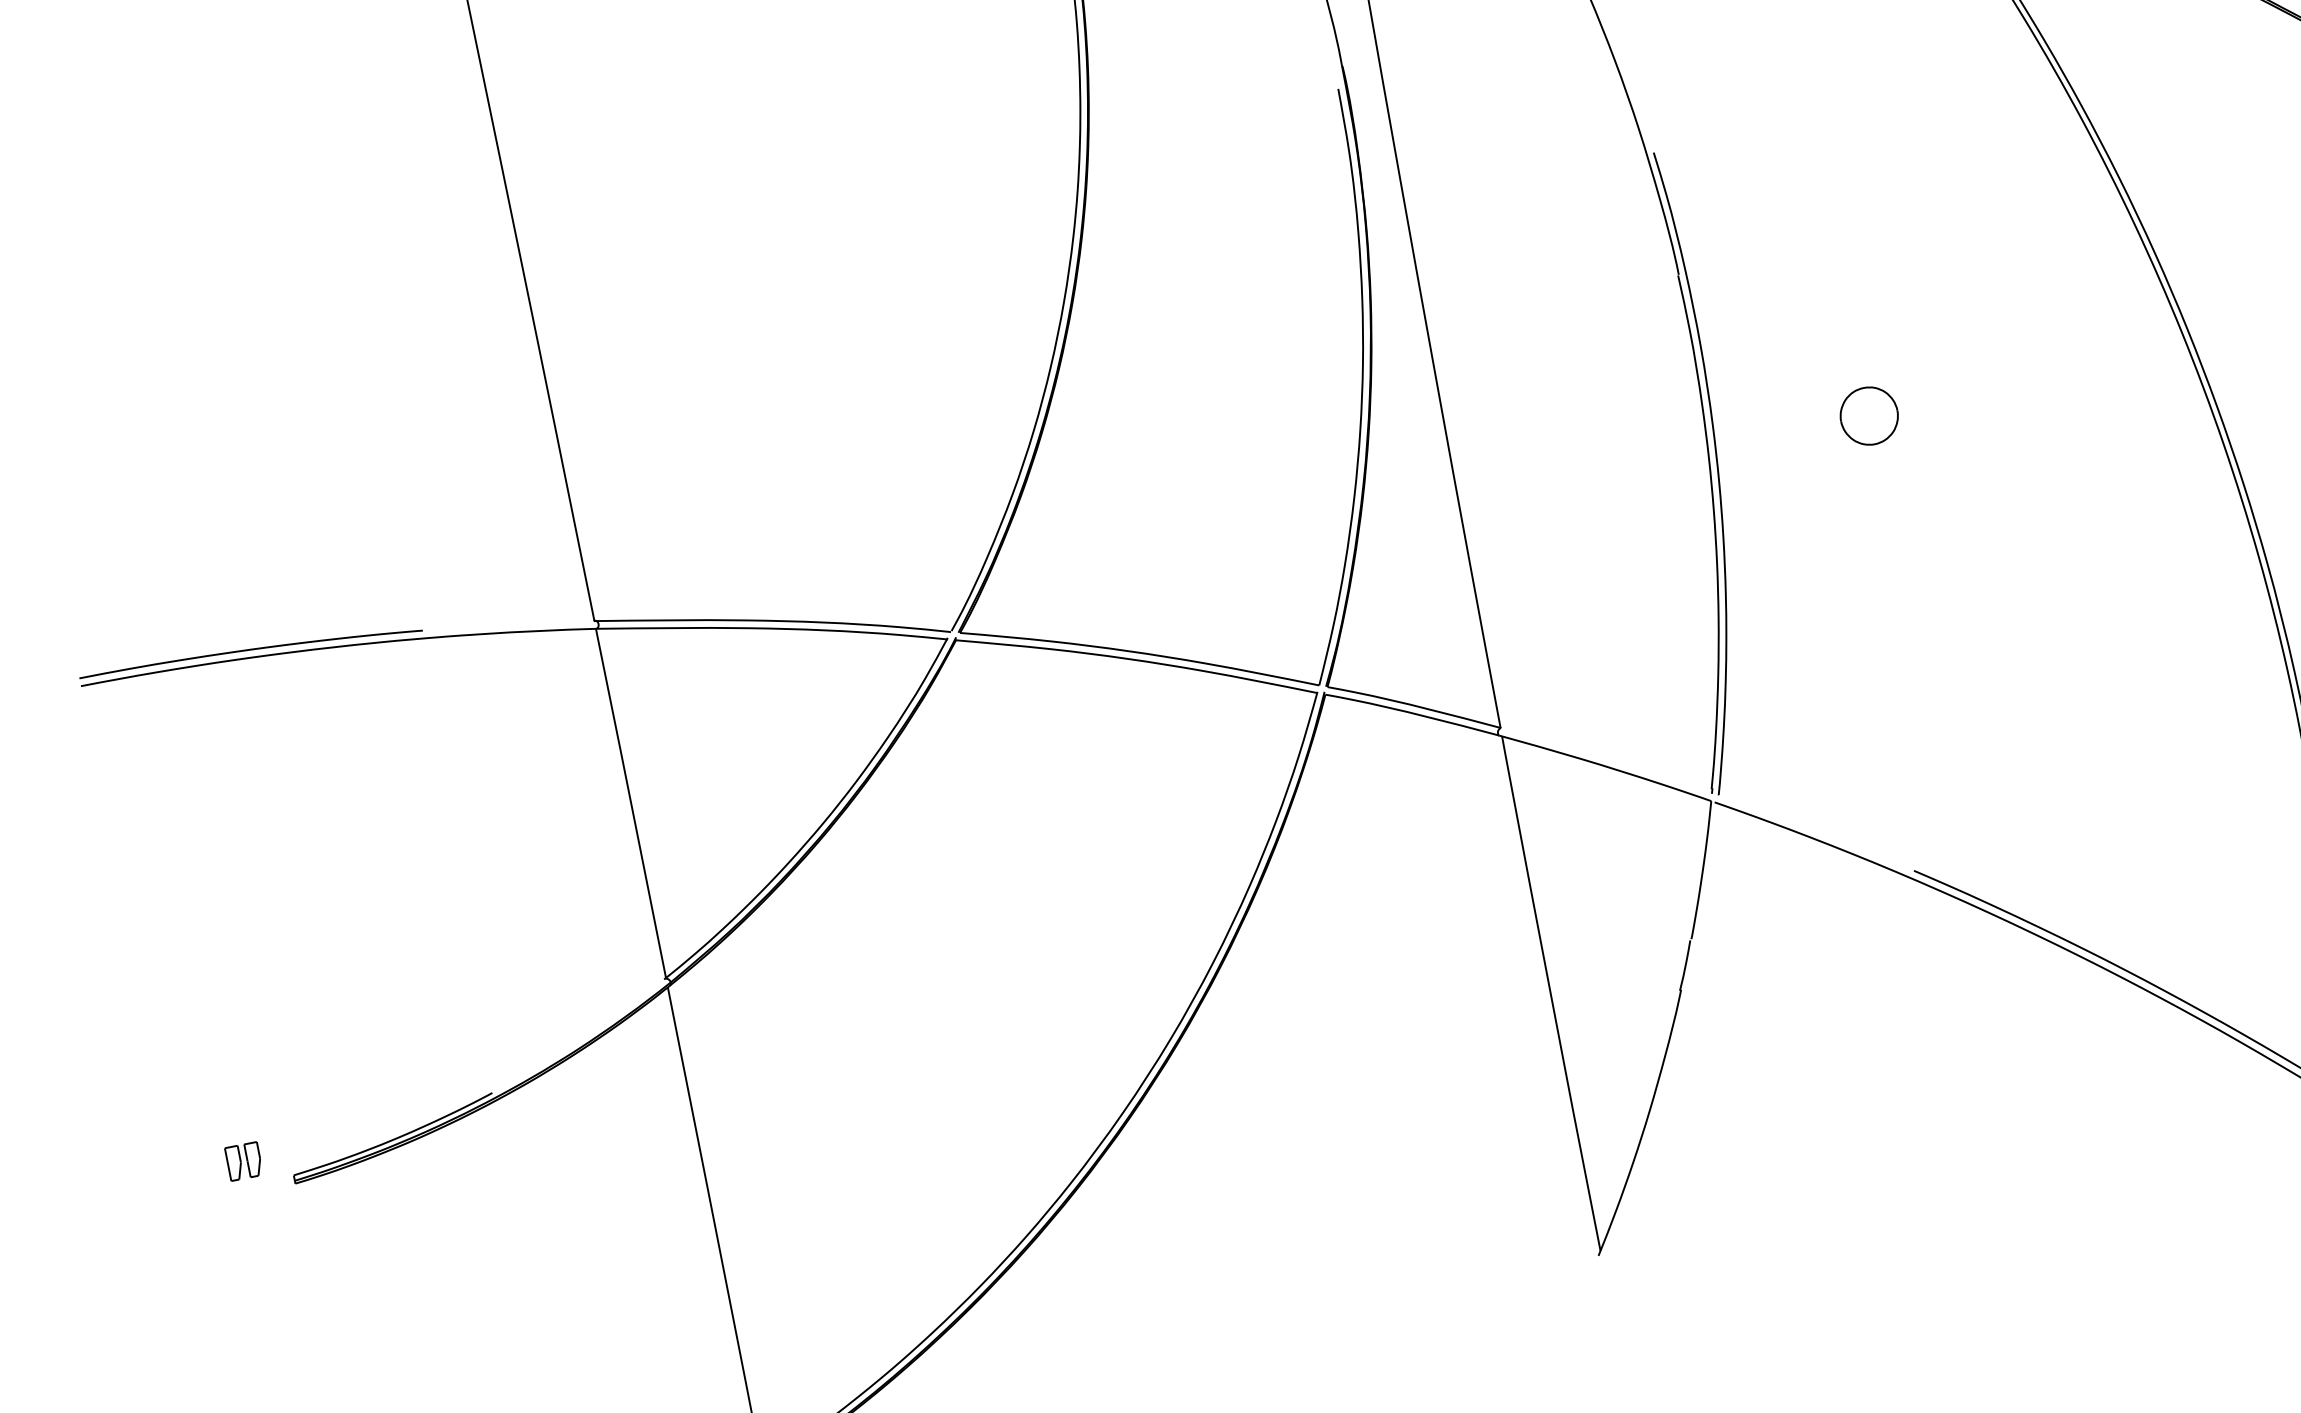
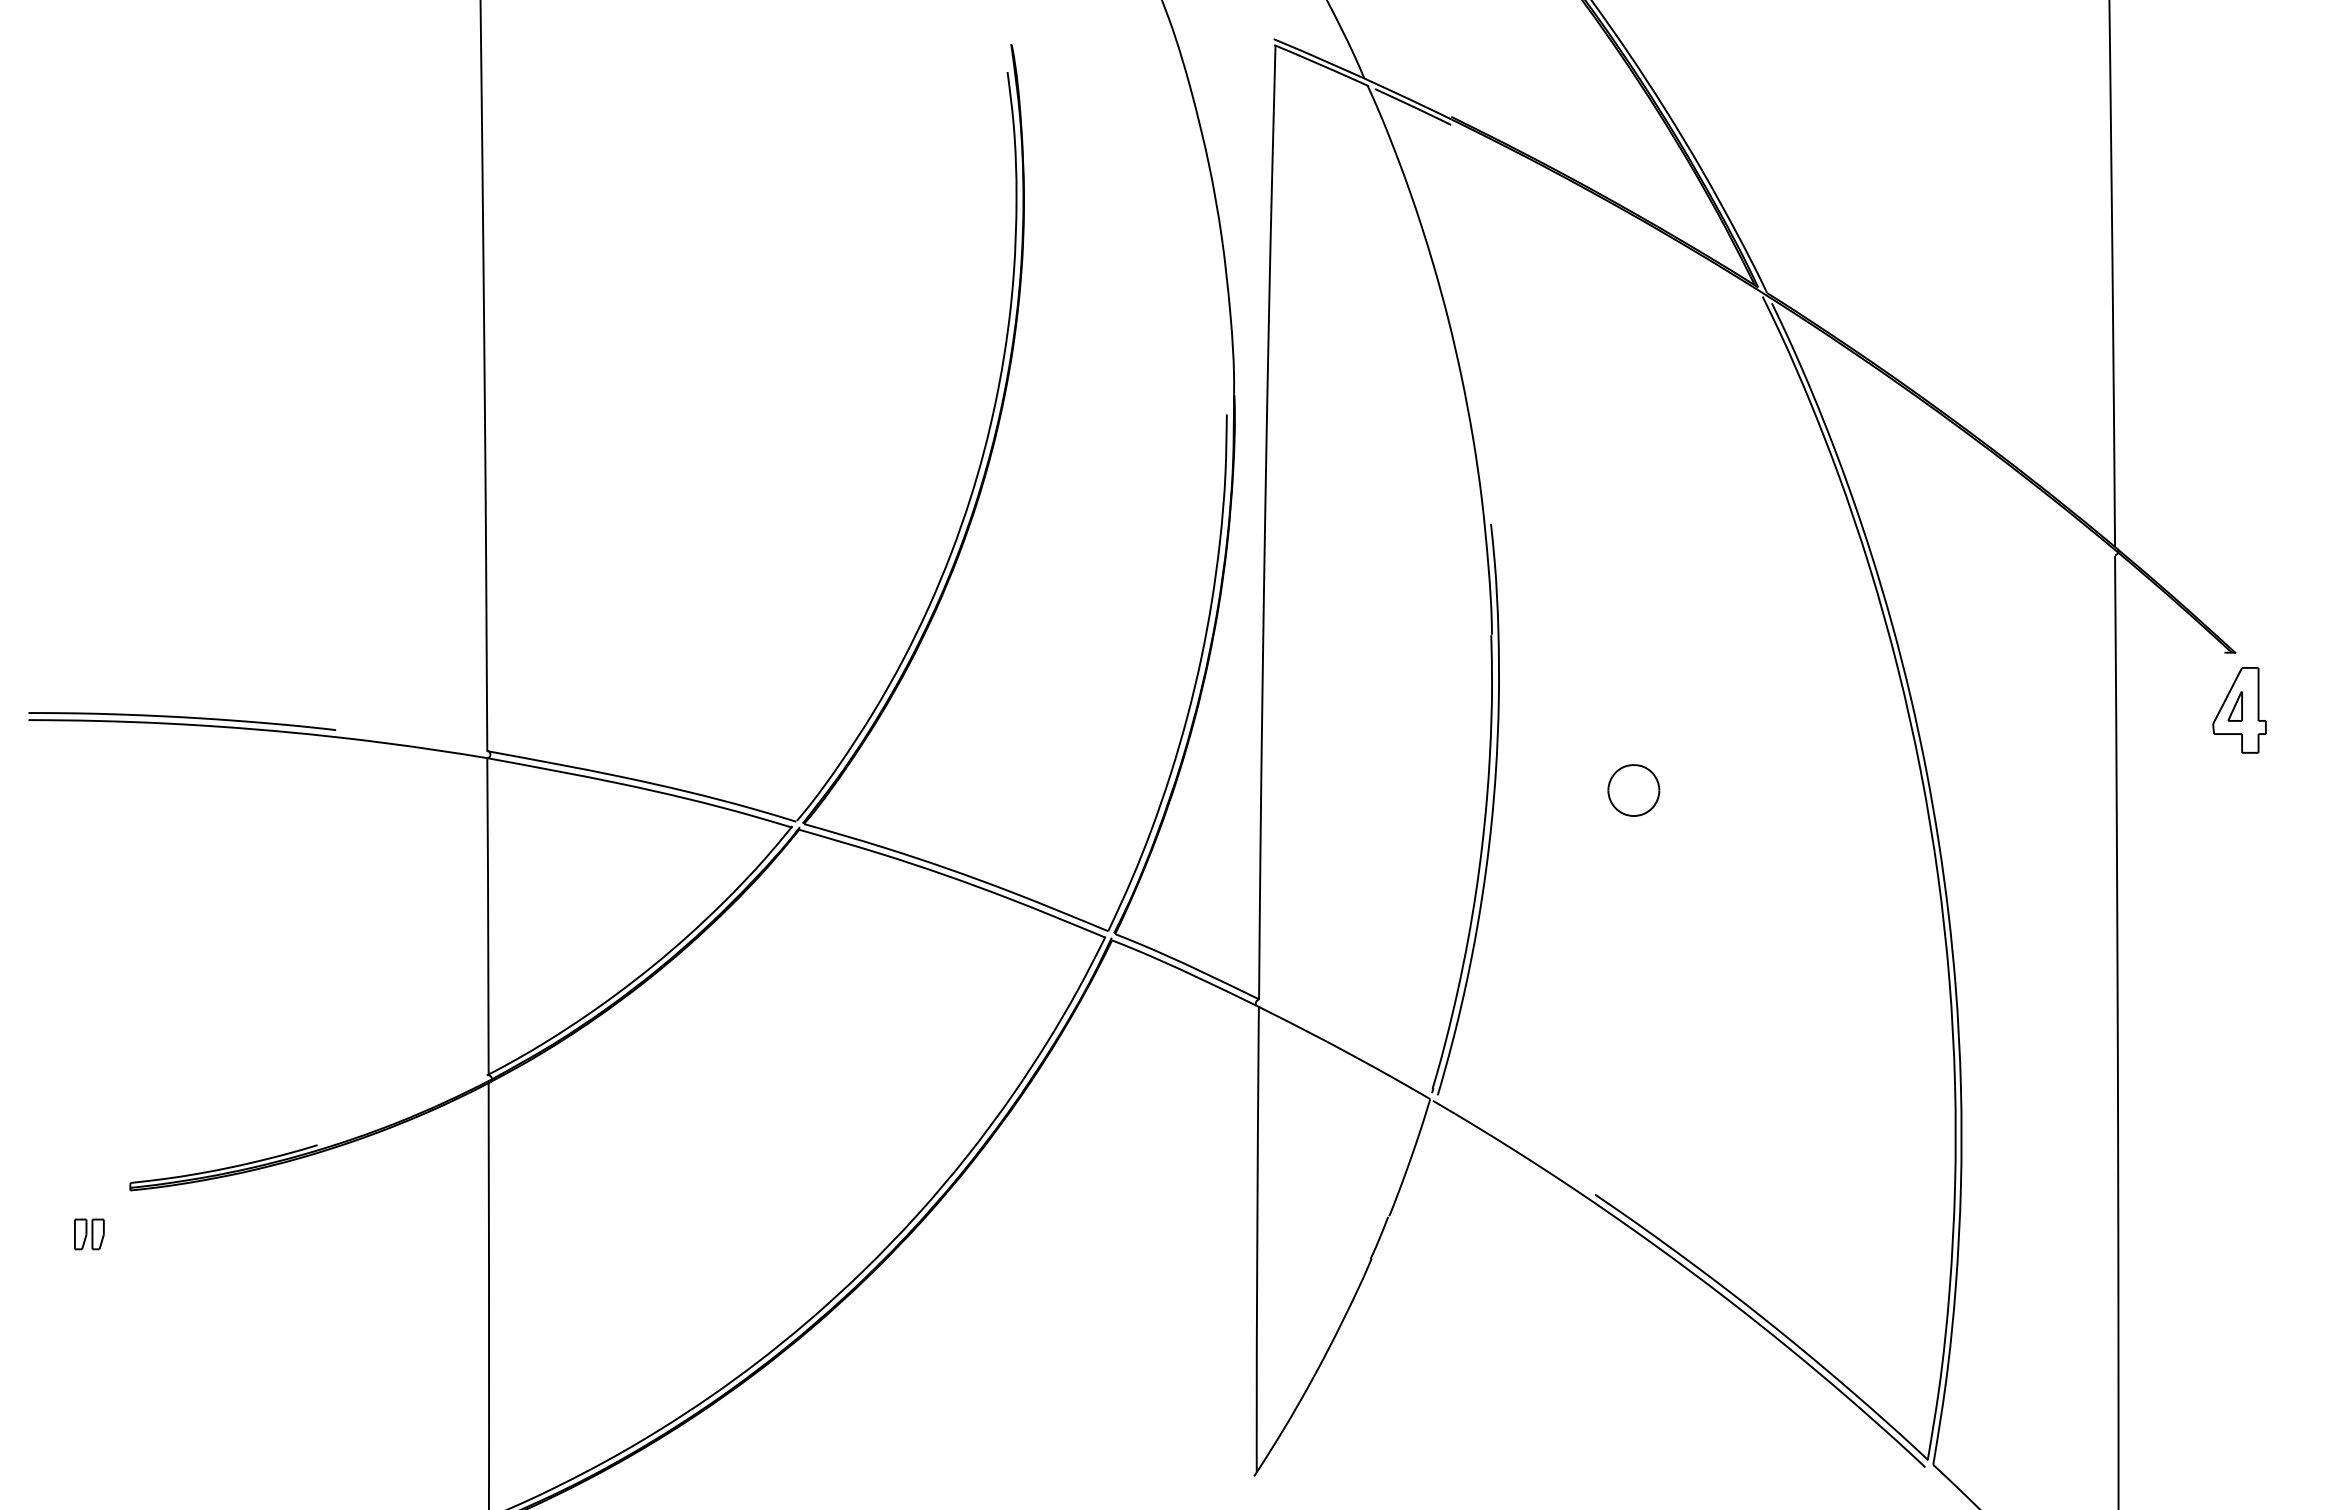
part: (244, 1161) -> (89, 1234), moved

